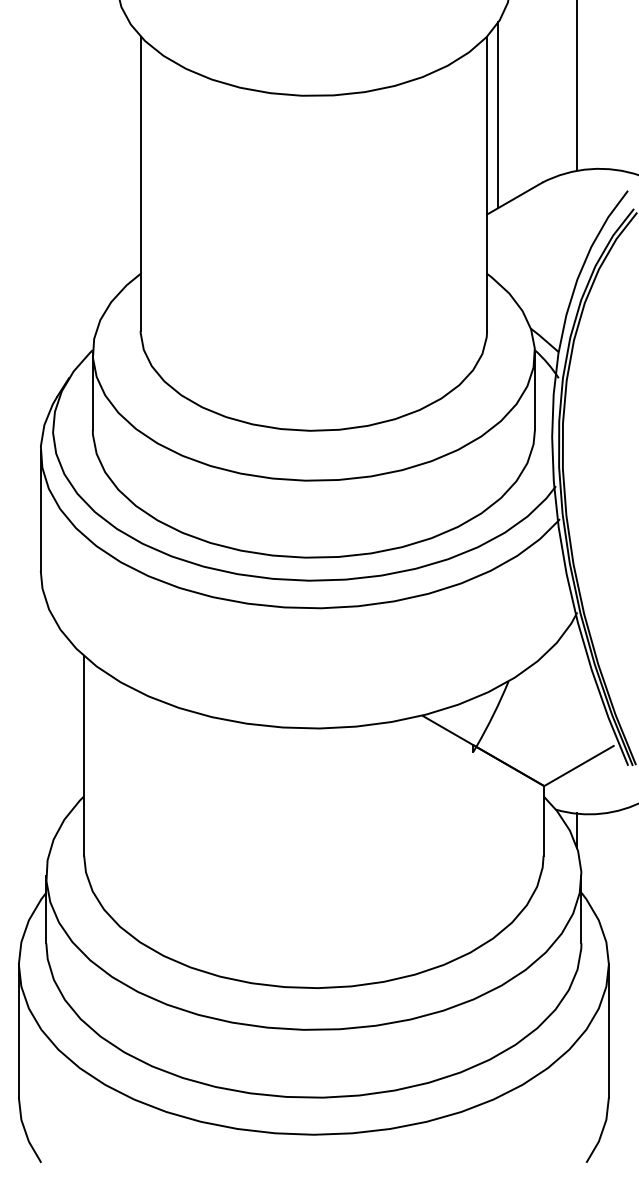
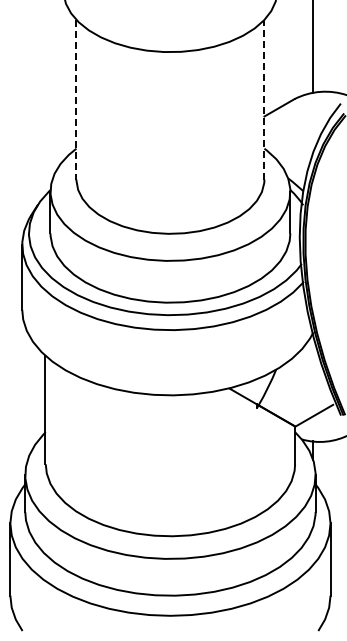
line: (498, 115) -> (270, 62), removed
line: (140, 183) -> (76, 99), solid -> dashed
line: (487, 183) -> (264, 99), solid -> dashed

